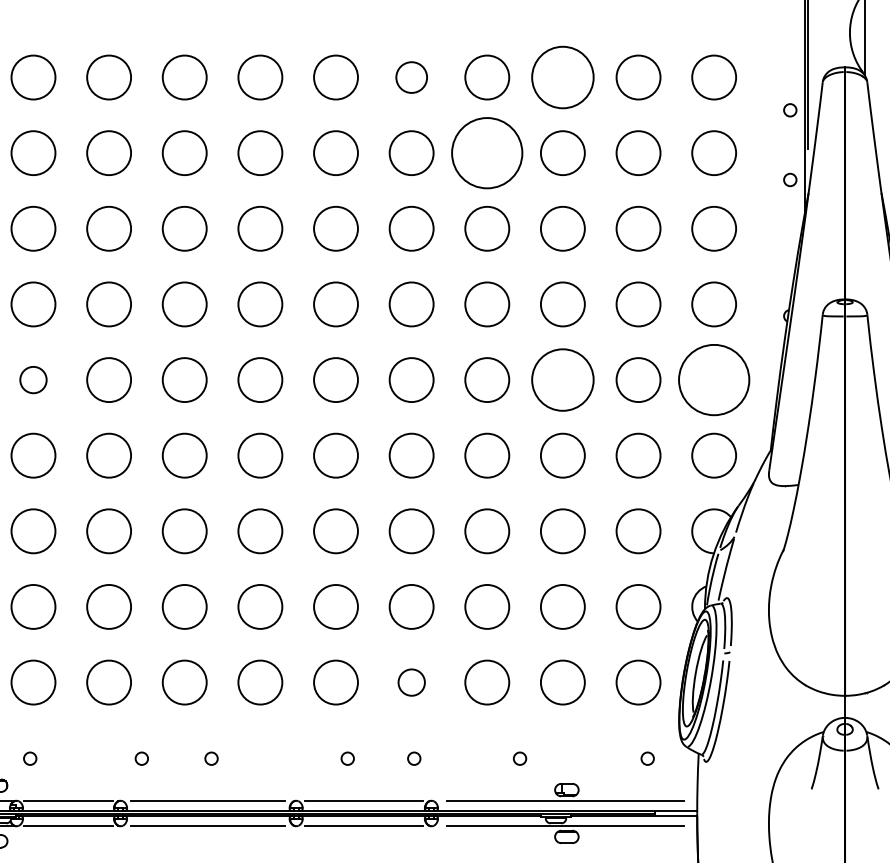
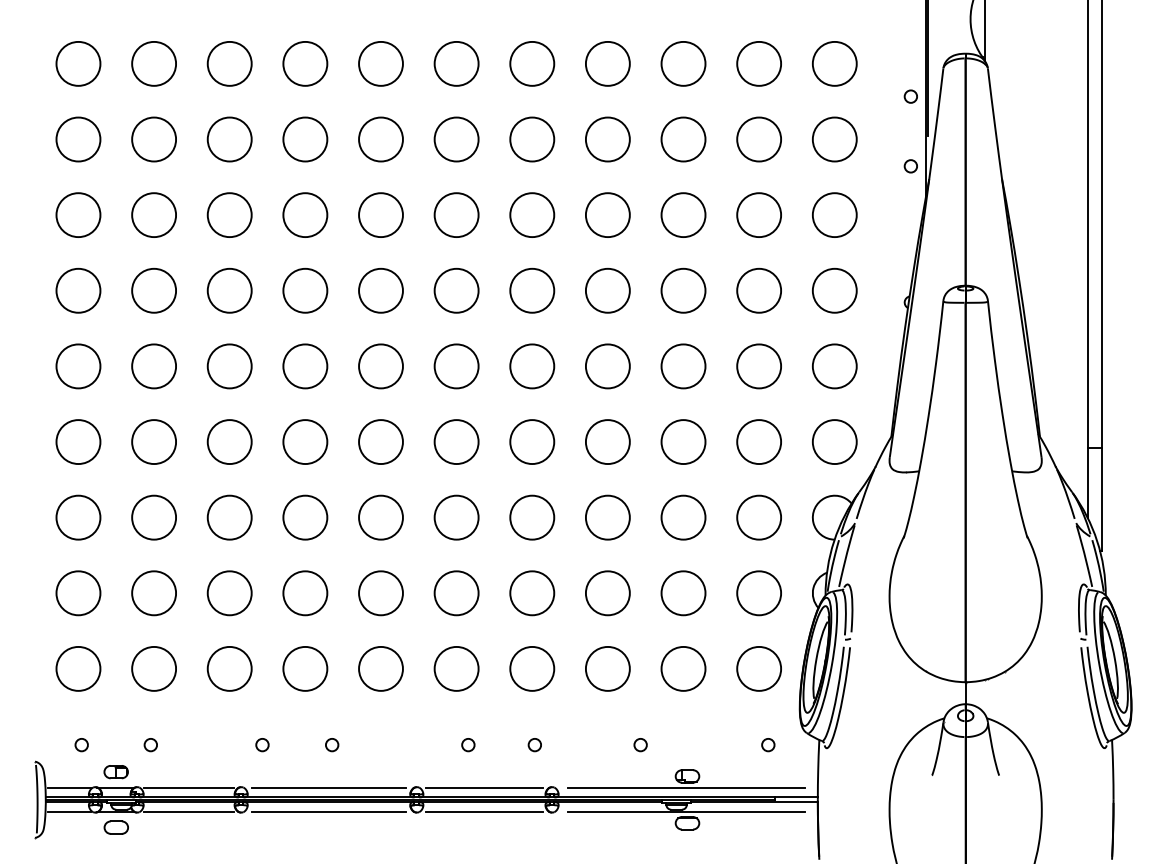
circle: (411, 77) -> (532, 63), size x1.43
circle: (562, 77) -> (683, 63), size x0.71
circle: (486, 153) -> (607, 139), size x0.62
circle: (33, 380) -> (154, 366), size x1.67
circle: (562, 380) -> (683, 366), size x0.71
circle: (713, 380) -> (834, 366), size x0.62
circle: (411, 682) -> (532, 668), size x1.67

